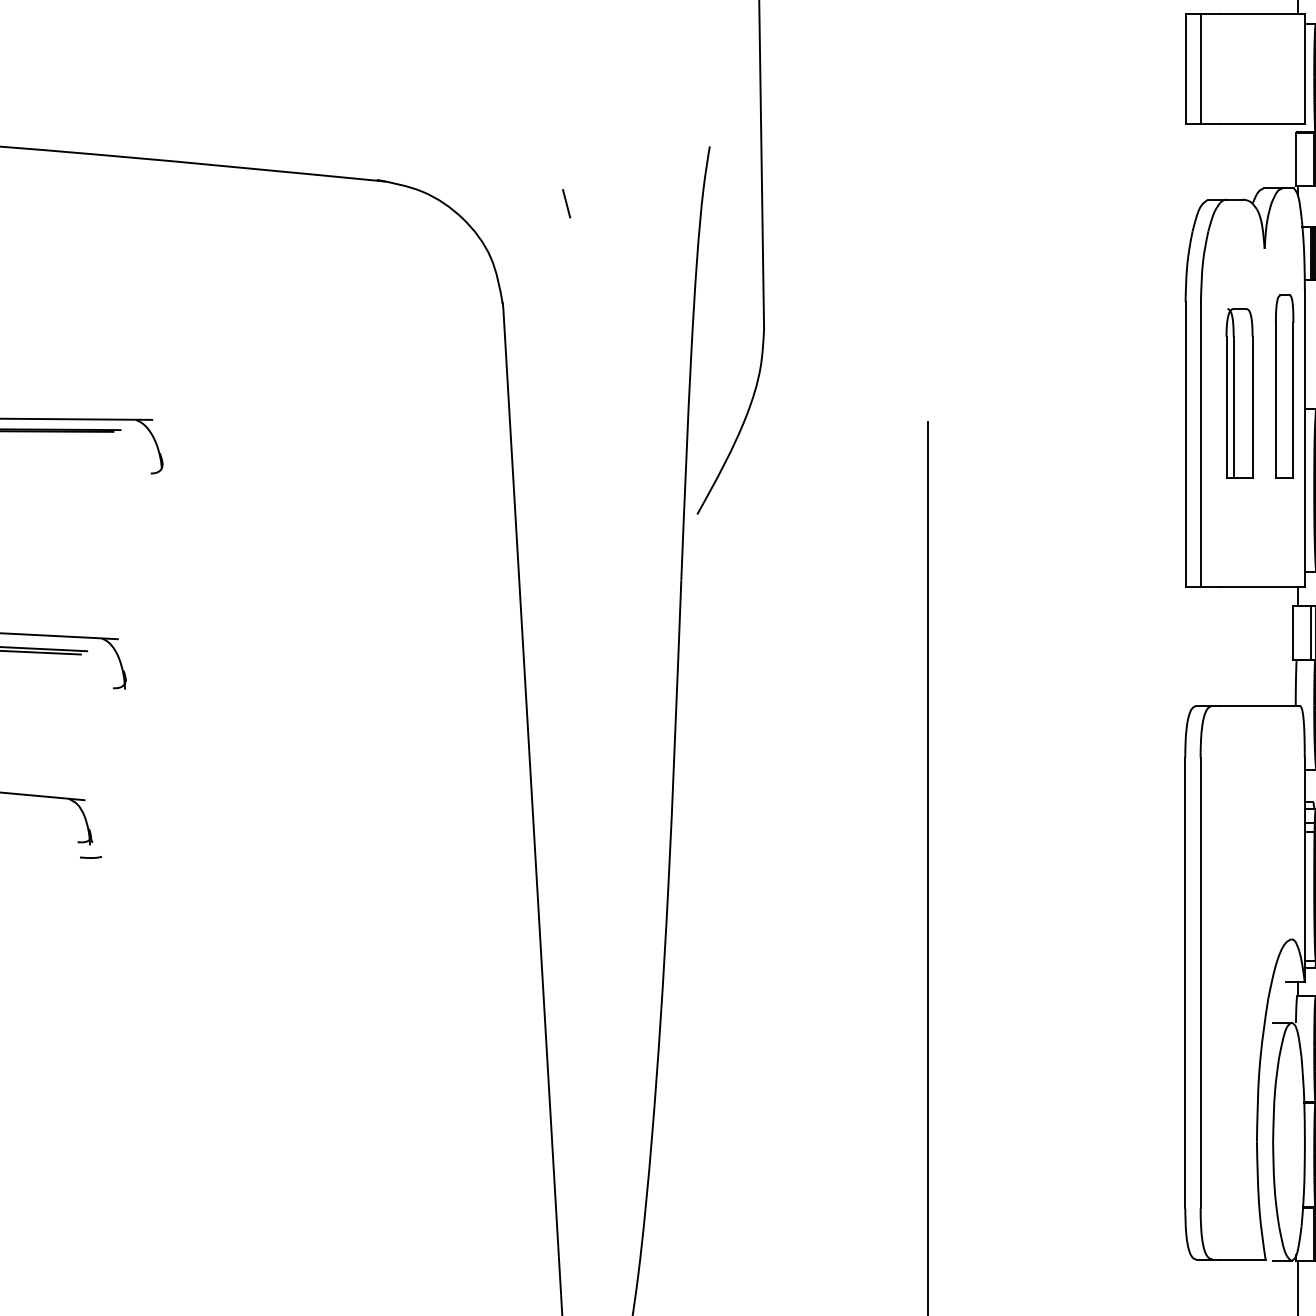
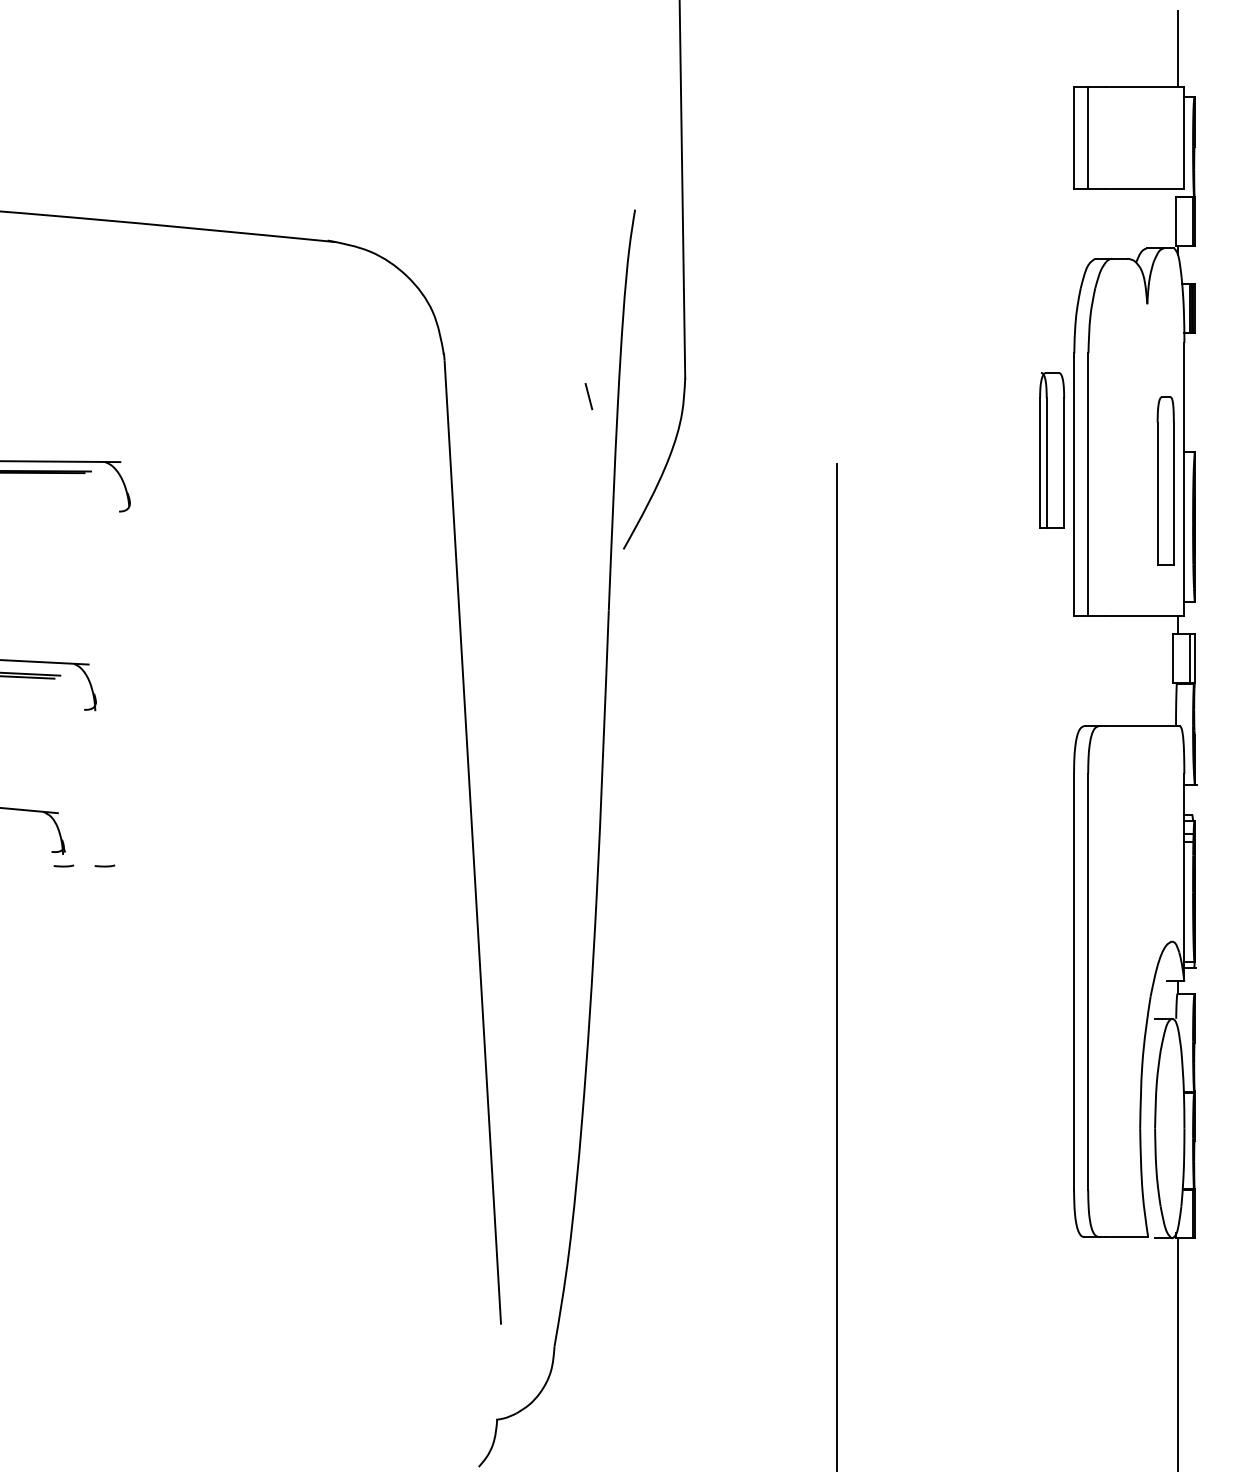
line: (566, 203) -> (588, 396), moved
part: (1284, 385) -> (1165, 480), moved
part: (1239, 393) -> (1052, 450), moved
line: (134, 856) -> (104, 865), added

